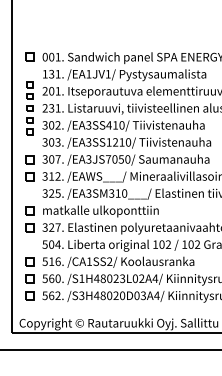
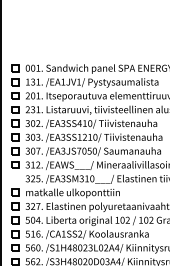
part: (29, 108) -> (15, 109), size x1.43
part: (29, 244) -> (15, 220), added

